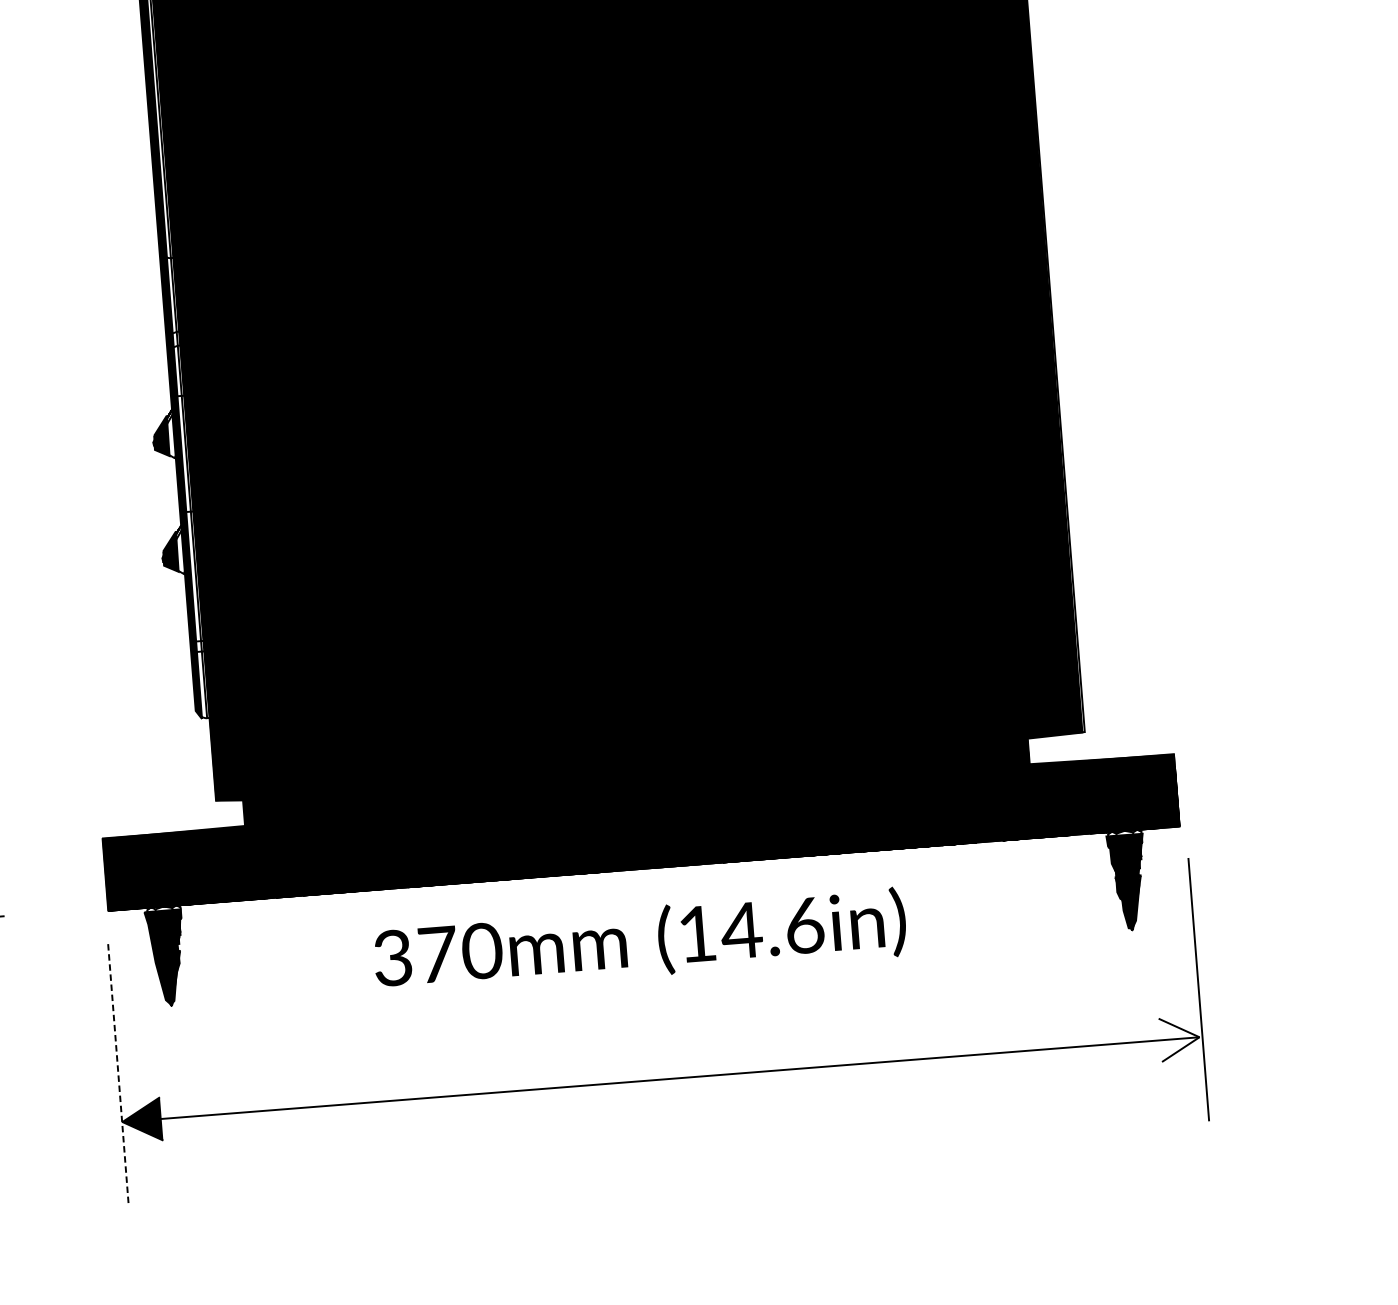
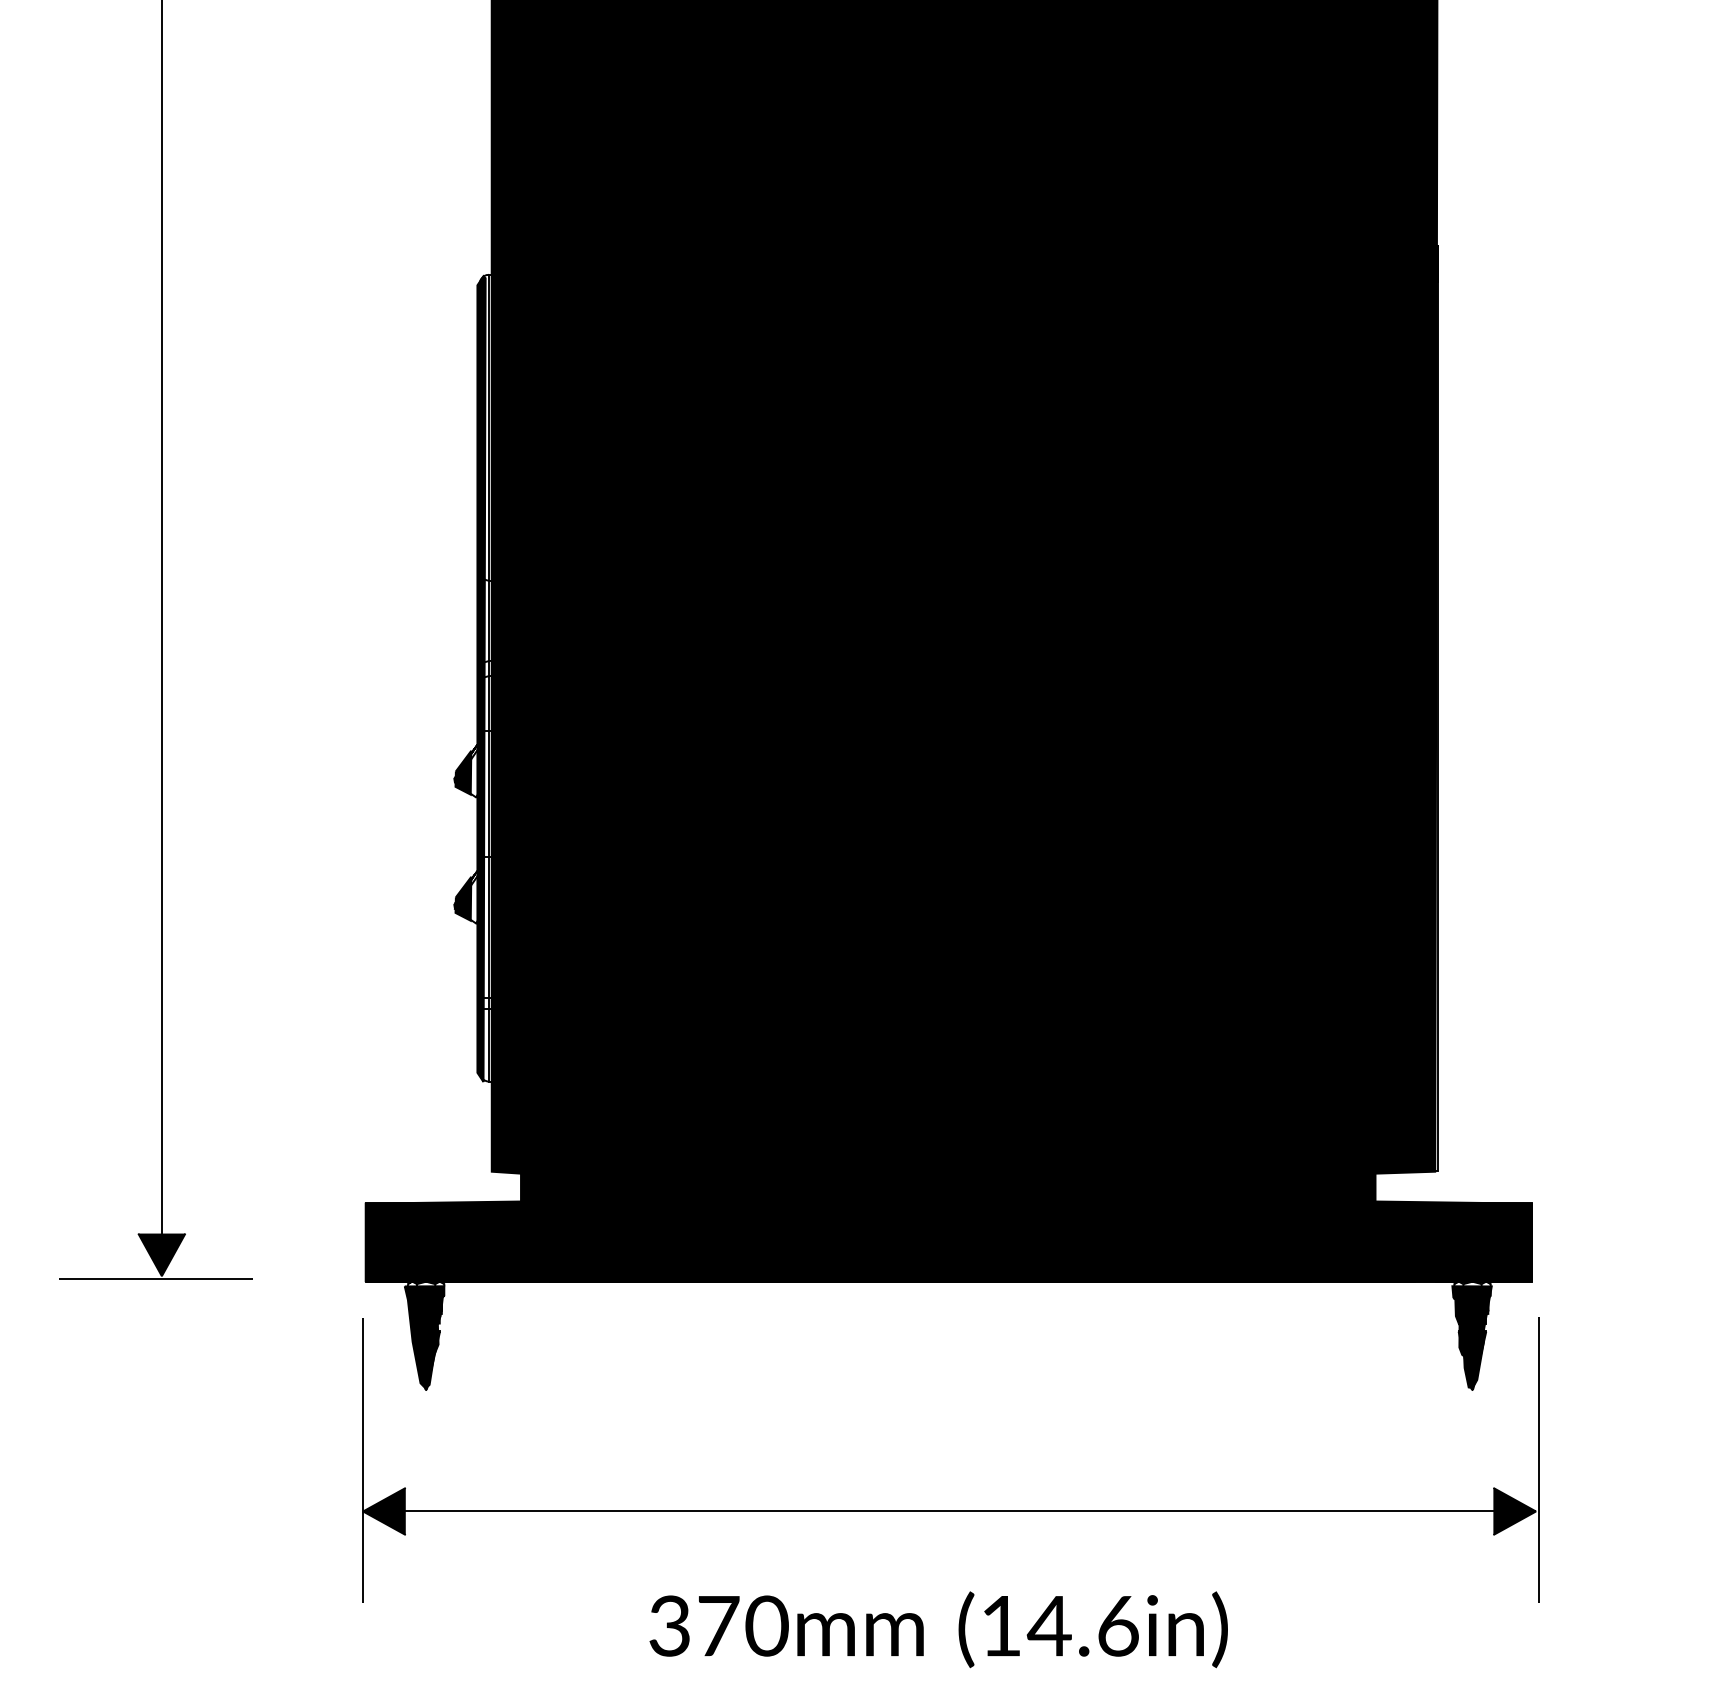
text: (639, 941) -> (938, 1629), moved
fill: (1179, 1038) -> (1514, 1511), added
line: (118, 1075) -> (362, 1460), dashed -> solid

